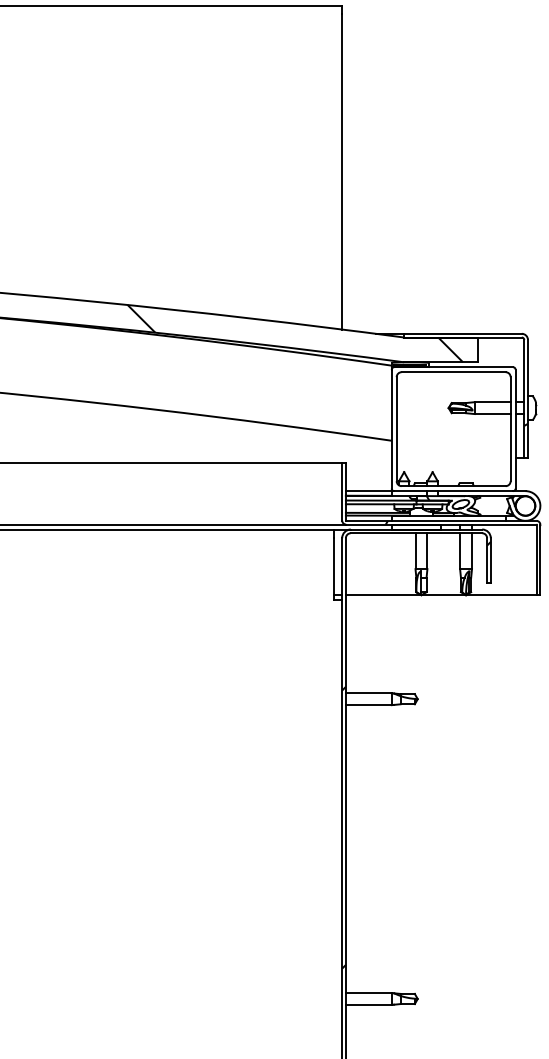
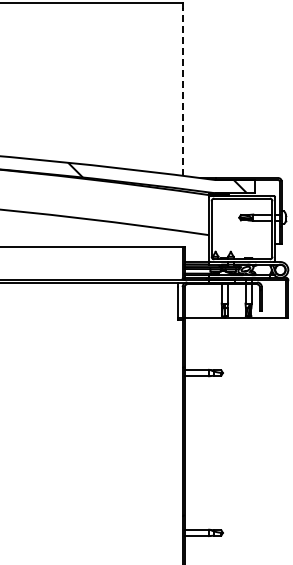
line: (341, 171) -> (182, 91), solid -> dashed

